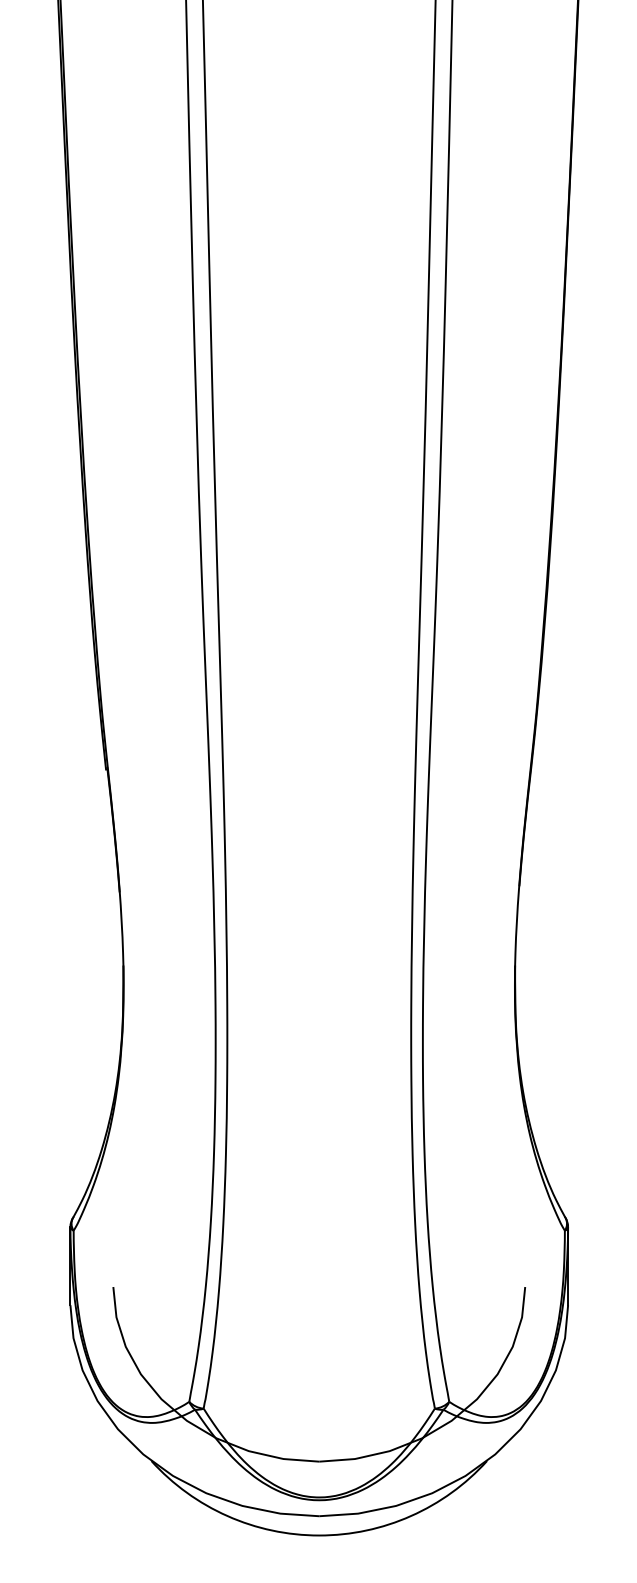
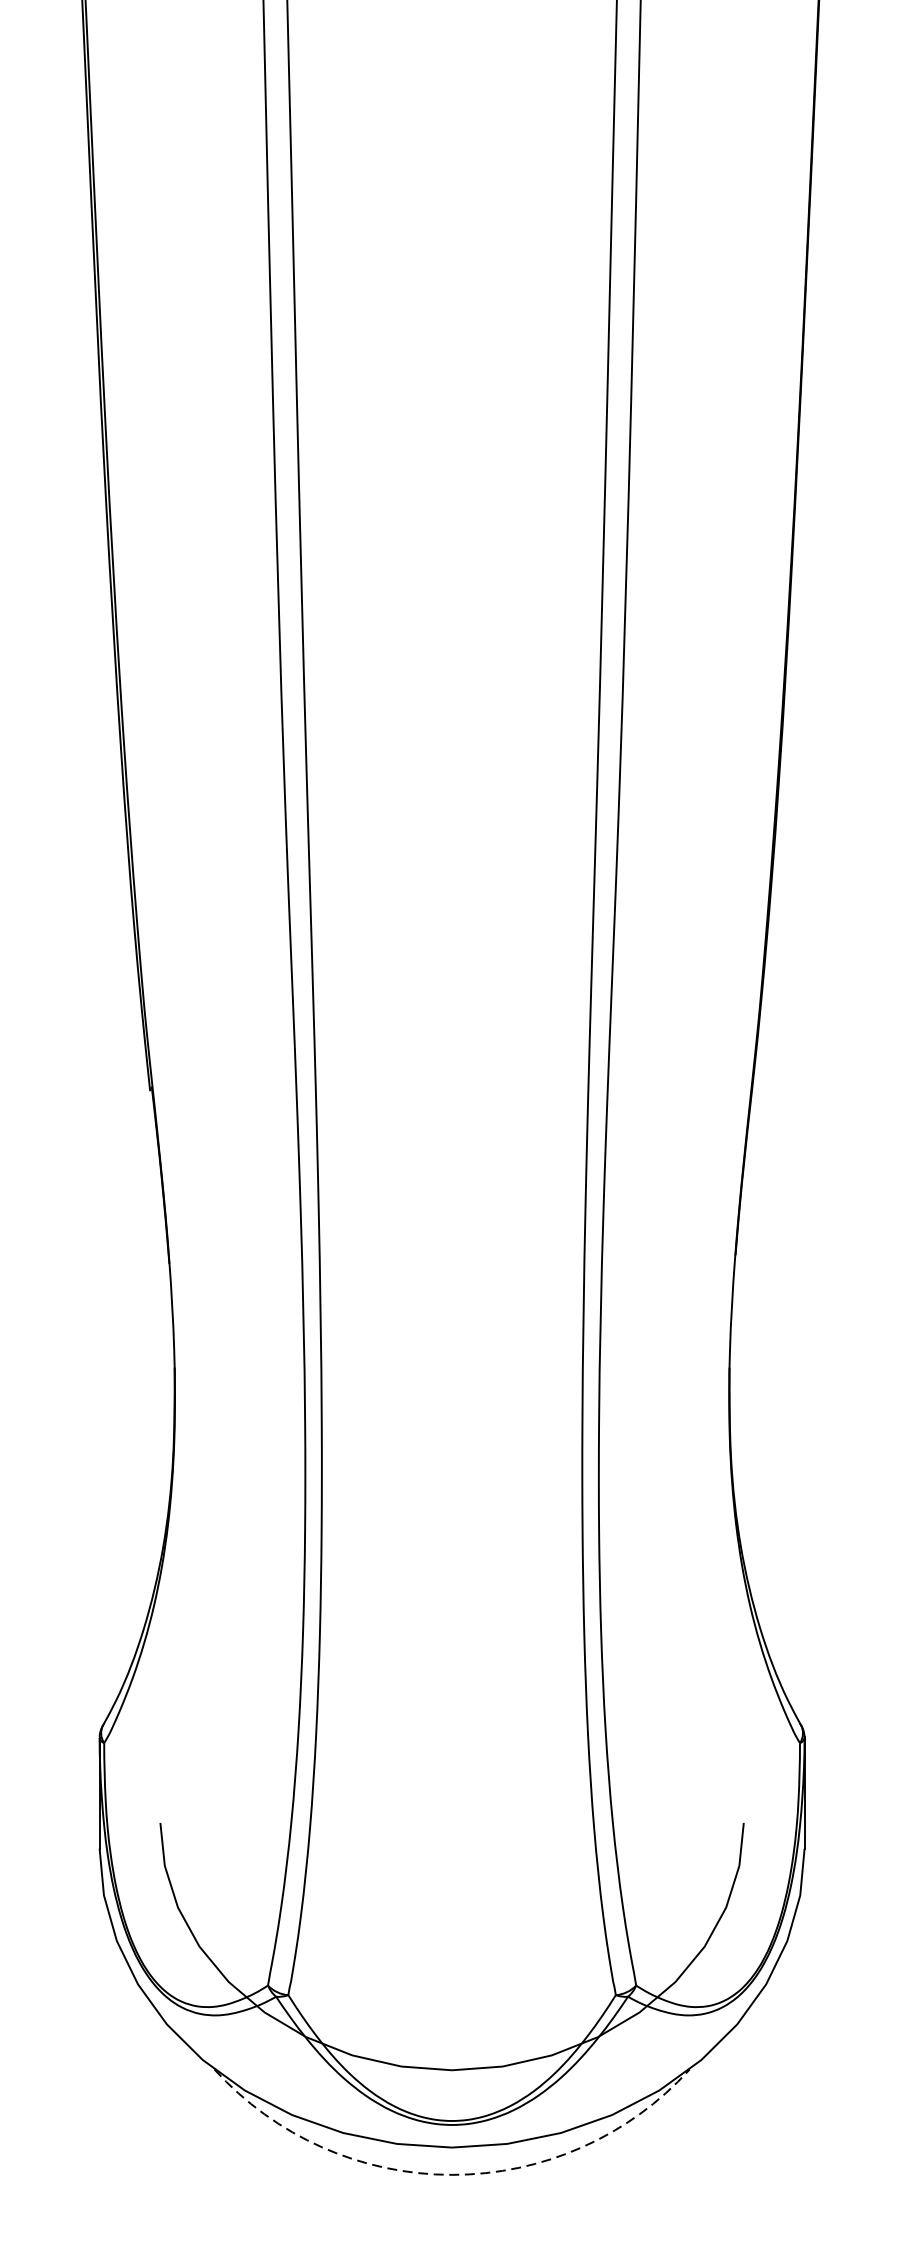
arc: (319, 1535) -> (452, 2174), solid -> dashed

